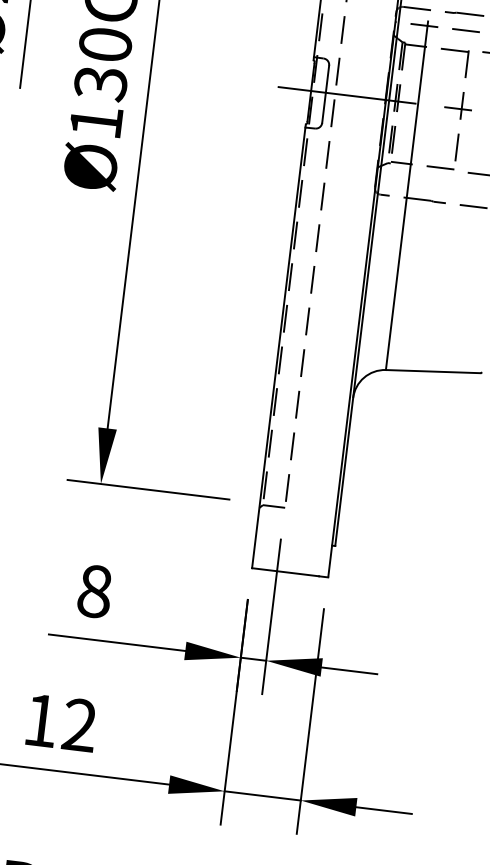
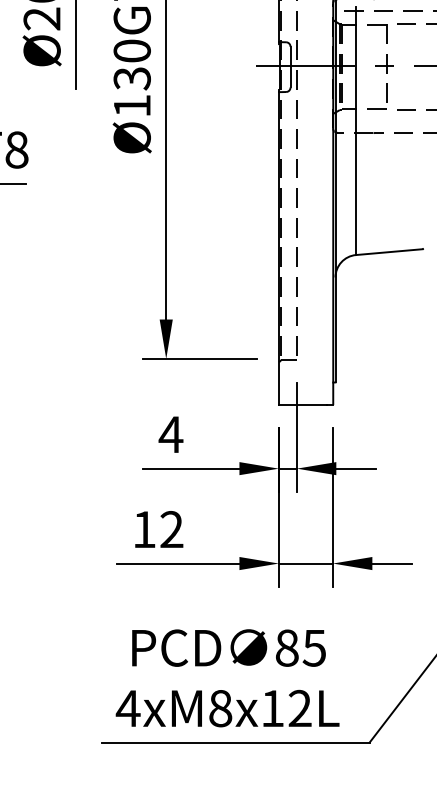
text: (94, 591) -> (170, 434), 8 -> 4

